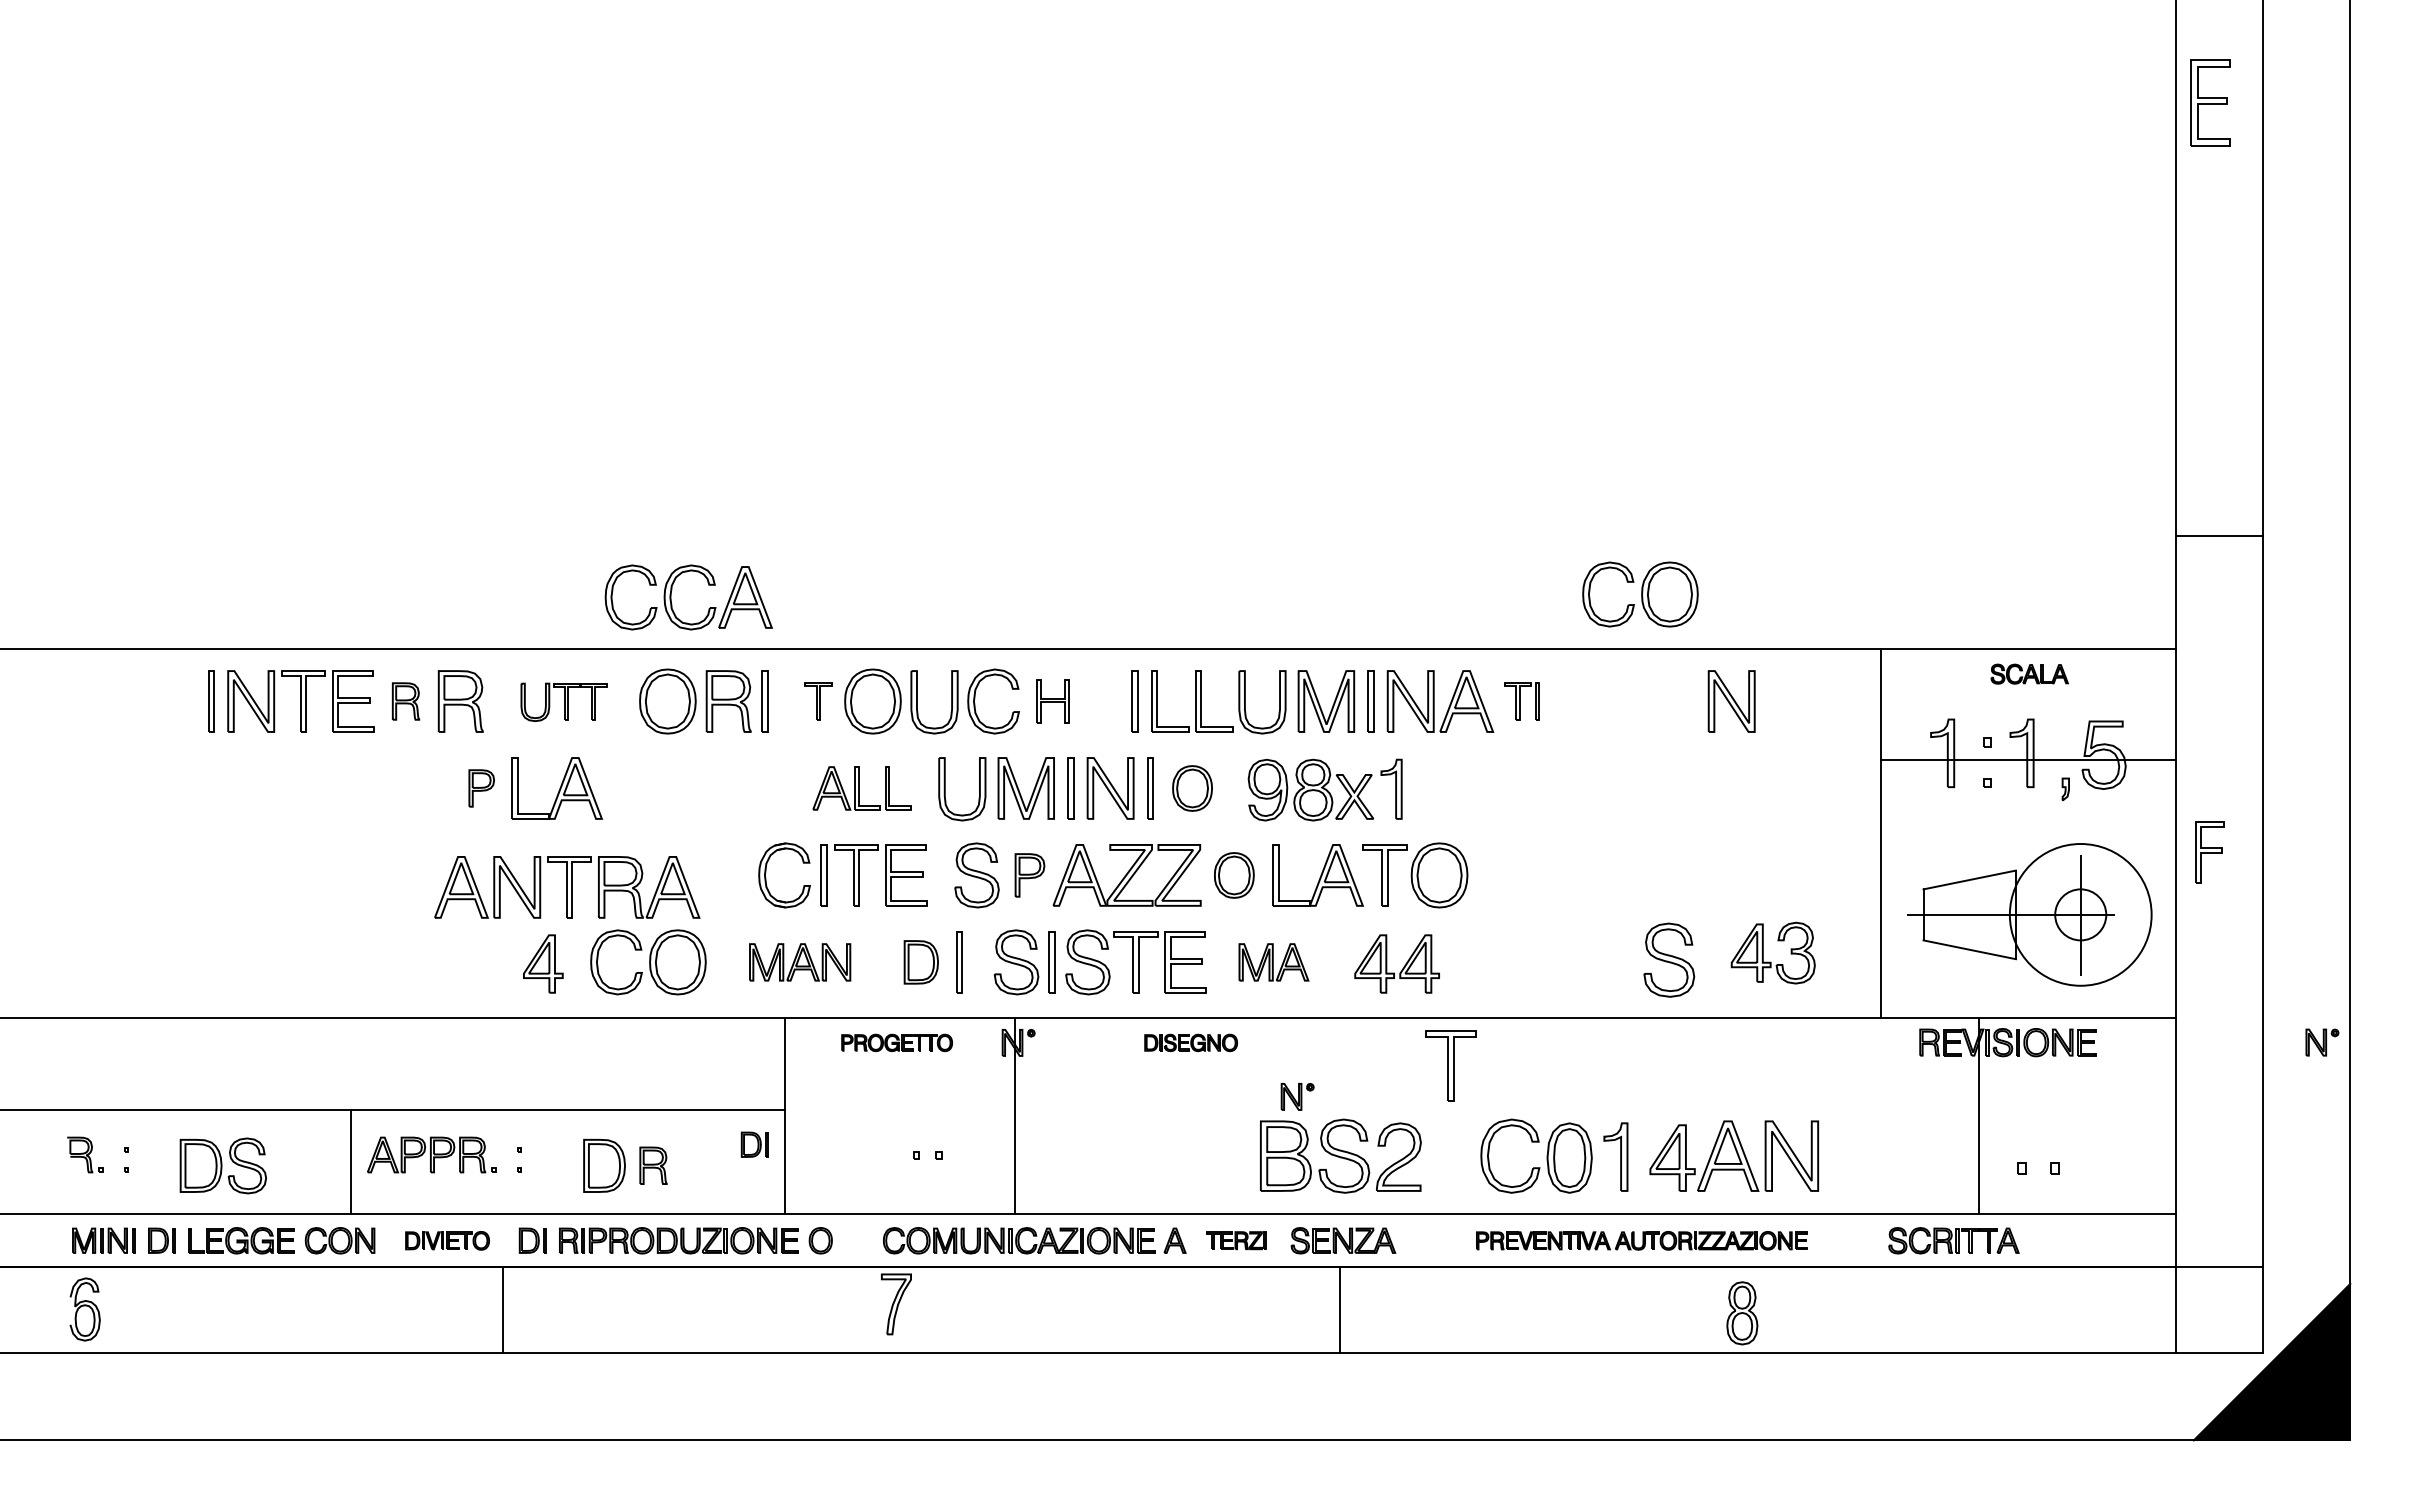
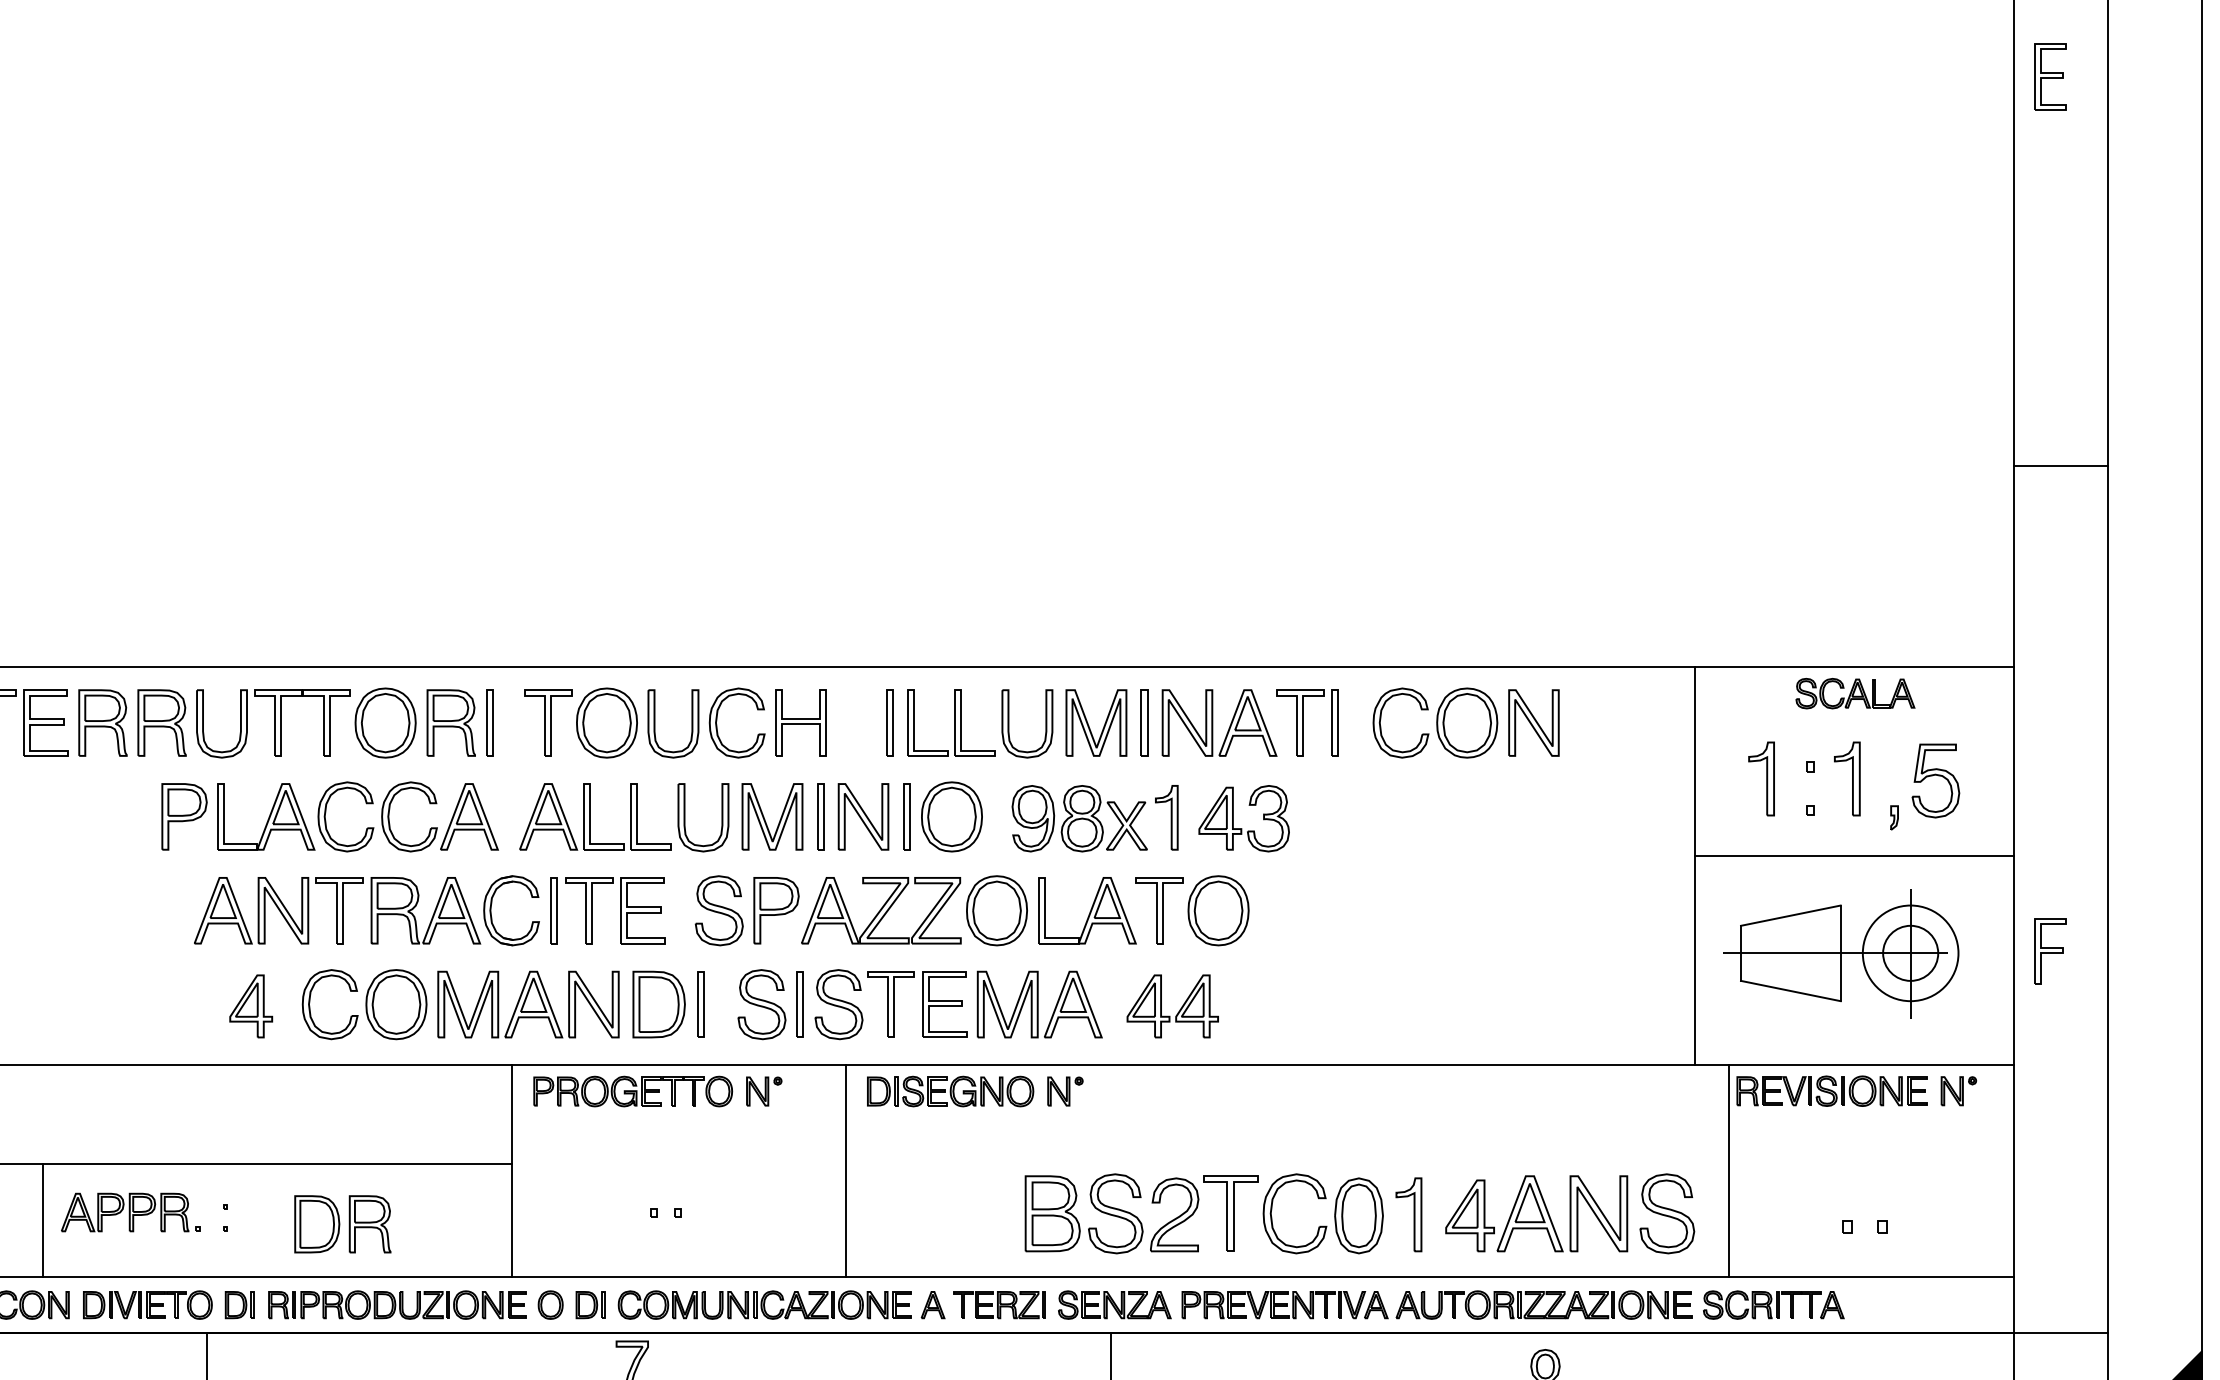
part: (2209, 102) -> (2049, 76), size x0.71
line: (2219, 535) -> (2060, 466), moved
part: (1640, 594) -> (1435, 723), moved
part: (671, 597) -> (389, 816), moved
part: (2029, 673) -> (1855, 692), size x1.43
part: (405, 701) -> (102, 723), size x1.67
part: (818, 701) -> (548, 723), size x1.67
part: (1052, 701) -> (800, 723), size x1.43
part: (1522, 701) -> (1308, 723), size x1.67
part: (563, 702) -> (272, 724), size x1.67
line: (2028, 760) -> (1854, 856), moved
part: (481, 788) -> (184, 816), size x1.67
part: (861, 788) -> (594, 816), size x1.43
part: (1192, 788) -> (951, 816), size x1.43
part: (2209, 852) -> (2049, 951), moved
part: (1029, 875) -> (775, 910), size x1.43
part: (1234, 875) -> (997, 910), size x1.43
part: (567, 887) -> (337, 910), moved
circle: (2080, 914) -> (1910, 952), size x0.62
part: (1763, 952) -> (1233, 818), moved
part: (1669, 959) -> (1667, 1213), moved
part: (799, 962) -> (527, 1004), size x1.67
part: (921, 962) -> (659, 1004), size x1.43
part: (1273, 962) -> (1039, 1004), size x1.67
part: (896, 1042) -> (632, 1091), size x1.67
part: (1190, 1042) -> (949, 1091), size x1.67
part: (2322, 1042) -> (1958, 1091), moved
part: (1450, 1065) -> (1230, 1213), moved
part: (1297, 1096) -> (1065, 1091), moved
line: (1015, 1115) -> (846, 1169), moved
line: (1979, 1115) -> (1729, 1169), moved
part: (754, 1144) -> (590, 1304), moved
part: (653, 1165) -> (370, 1223), size x1.43
part: (447, 1240) -> (147, 1304), size x1.43
part: (1236, 1240) -> (999, 1304), size x1.43
part: (1641, 1240) -> (1436, 1304), size x1.43

